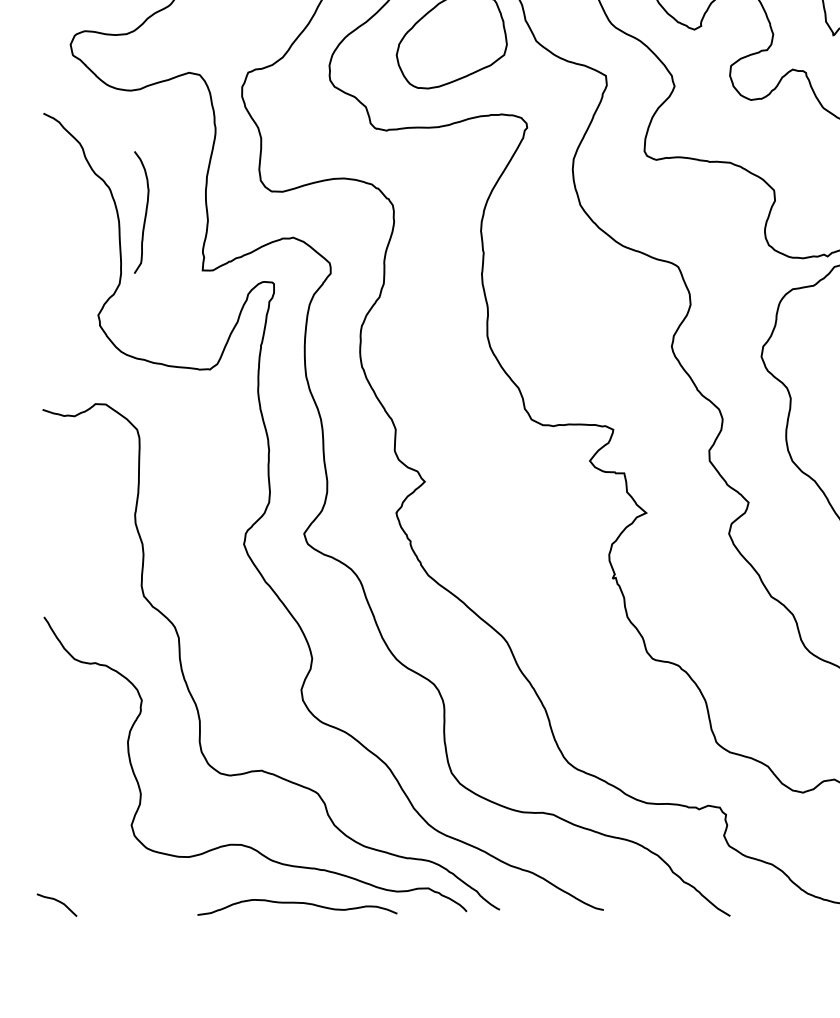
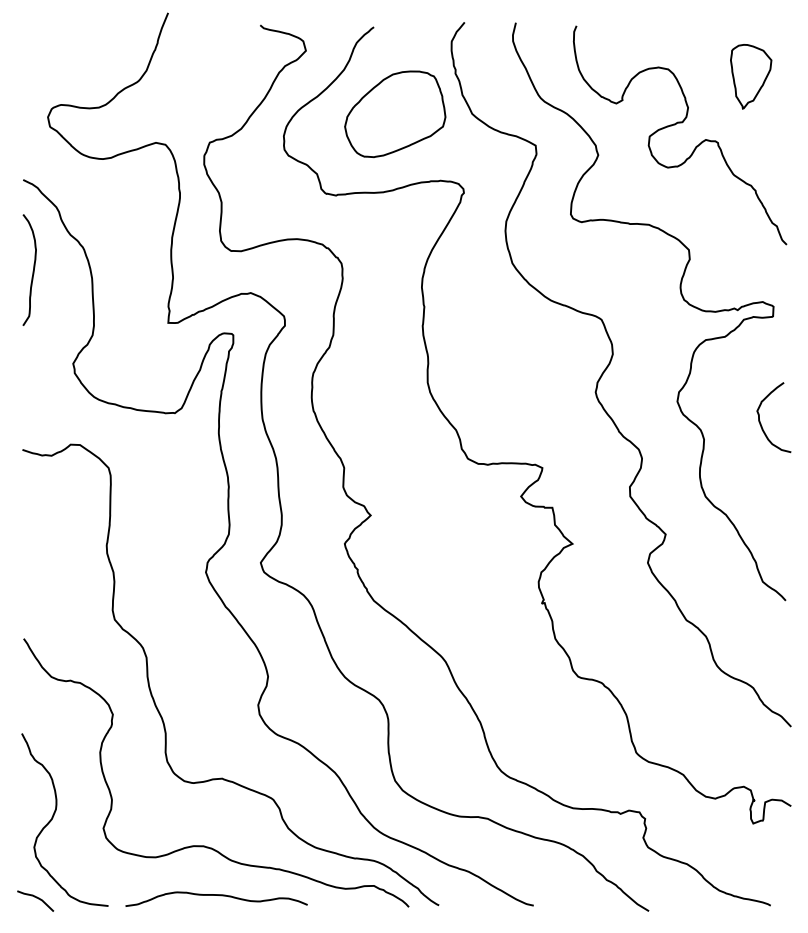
curve: (144, 214) -> (32, 271), moved
curve: (77, 811) -> (54, 815), added
curve: (297, 903) -> (216, 895), moved

